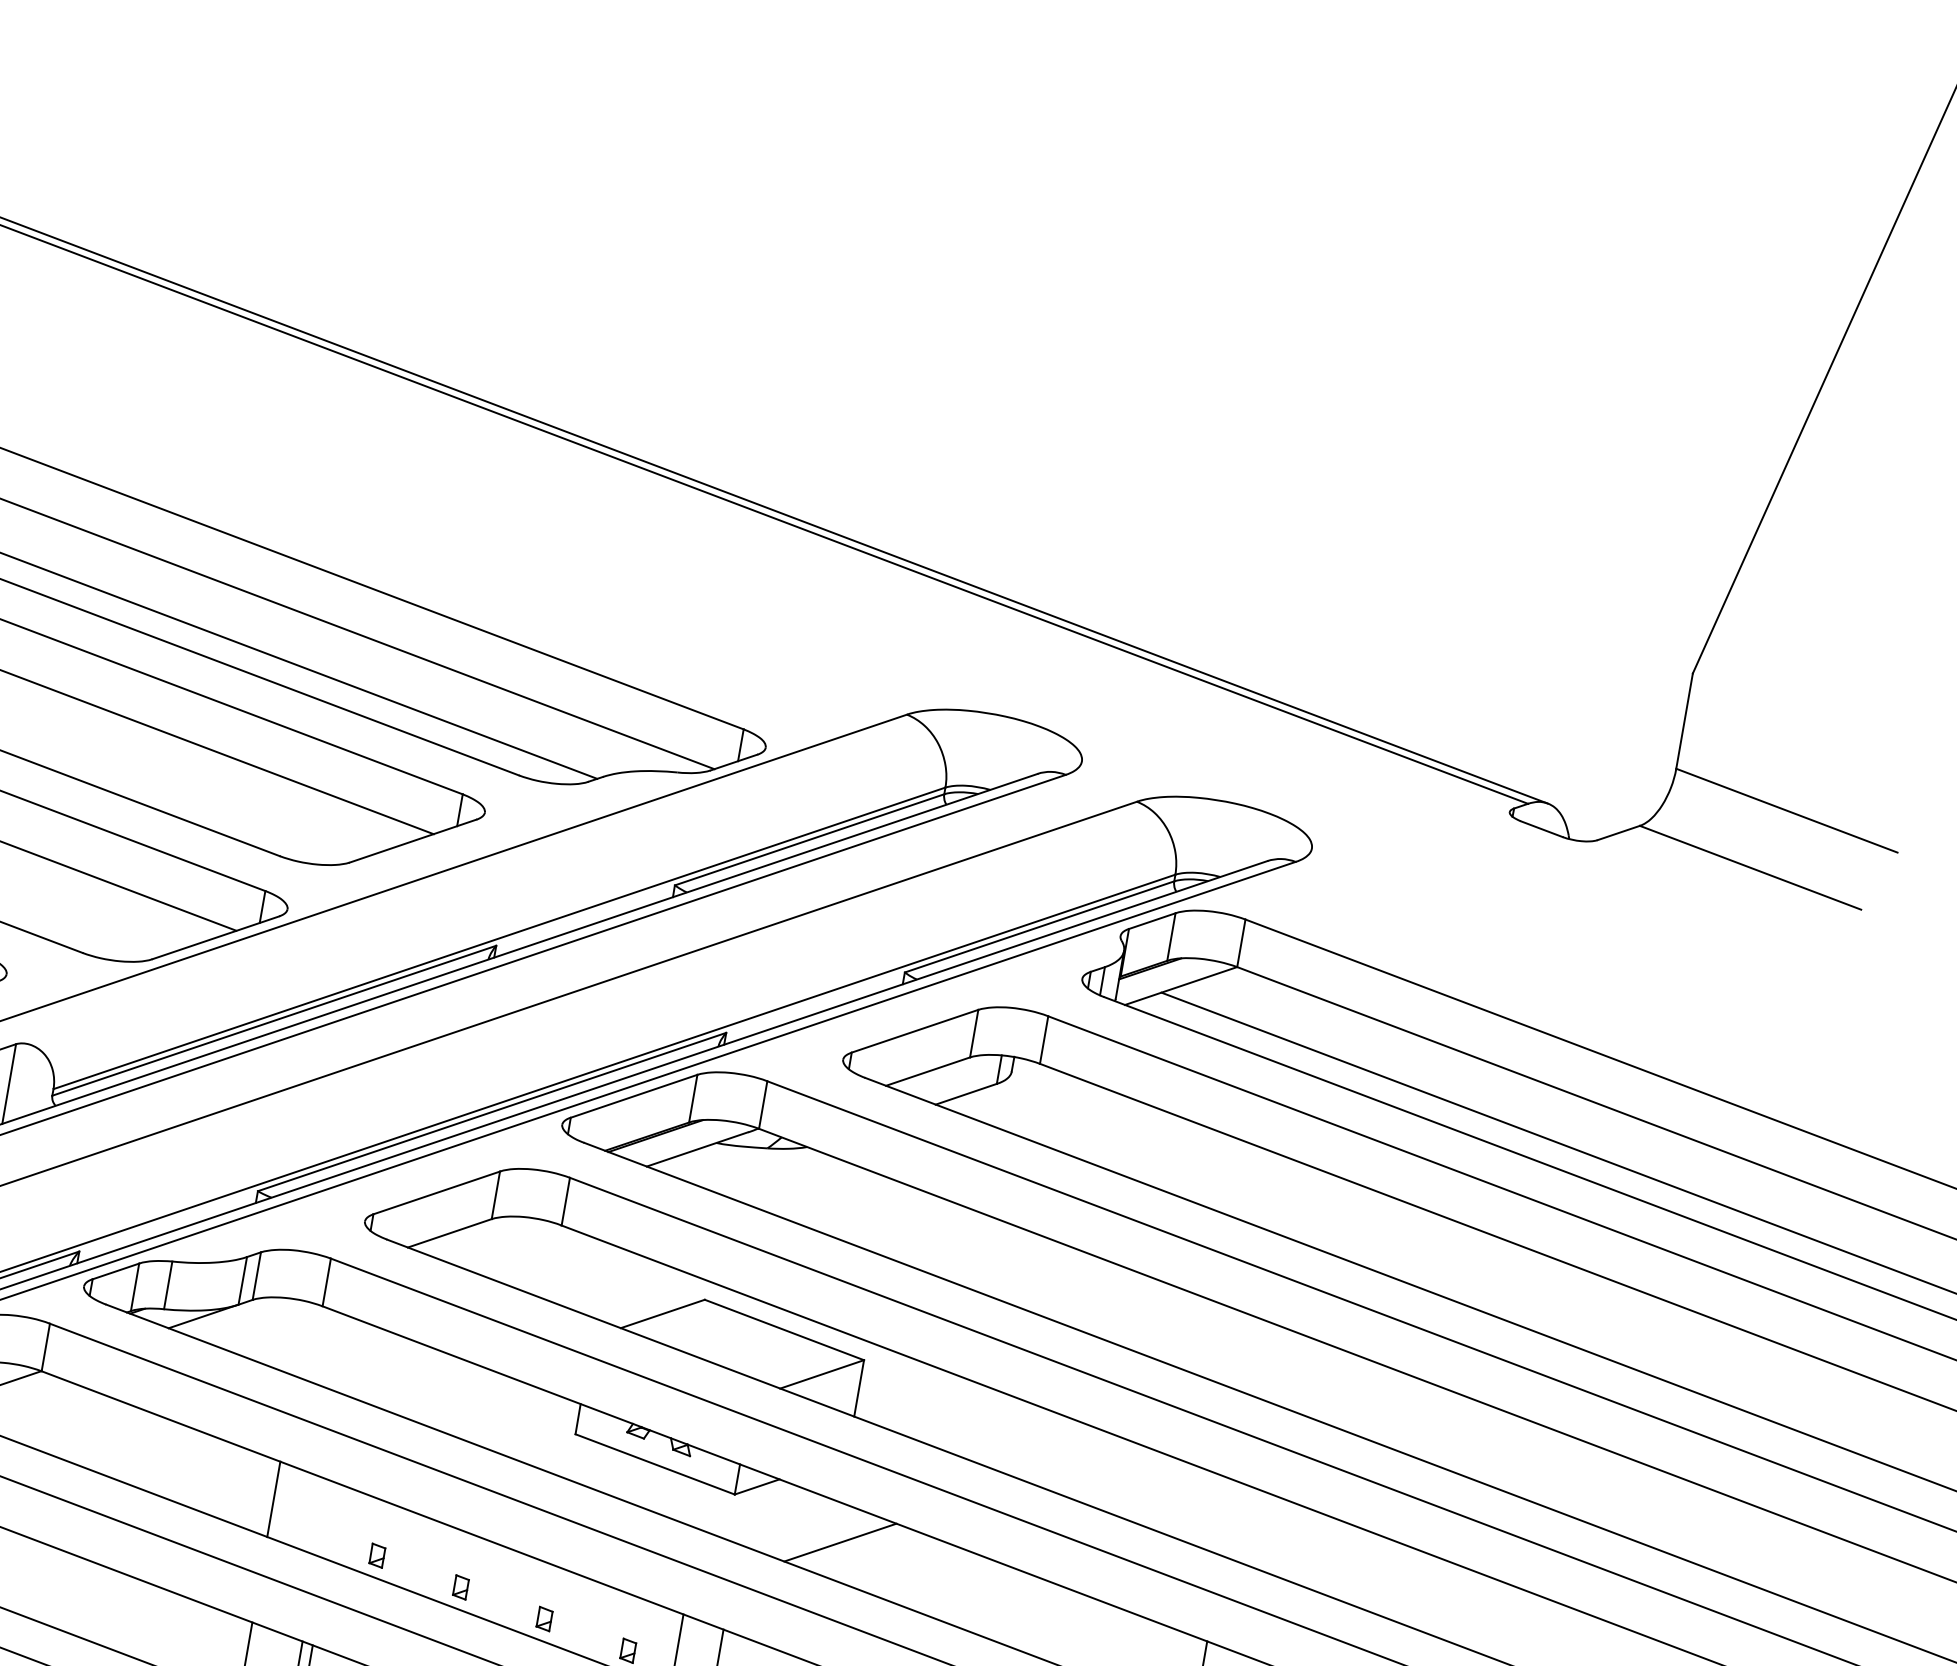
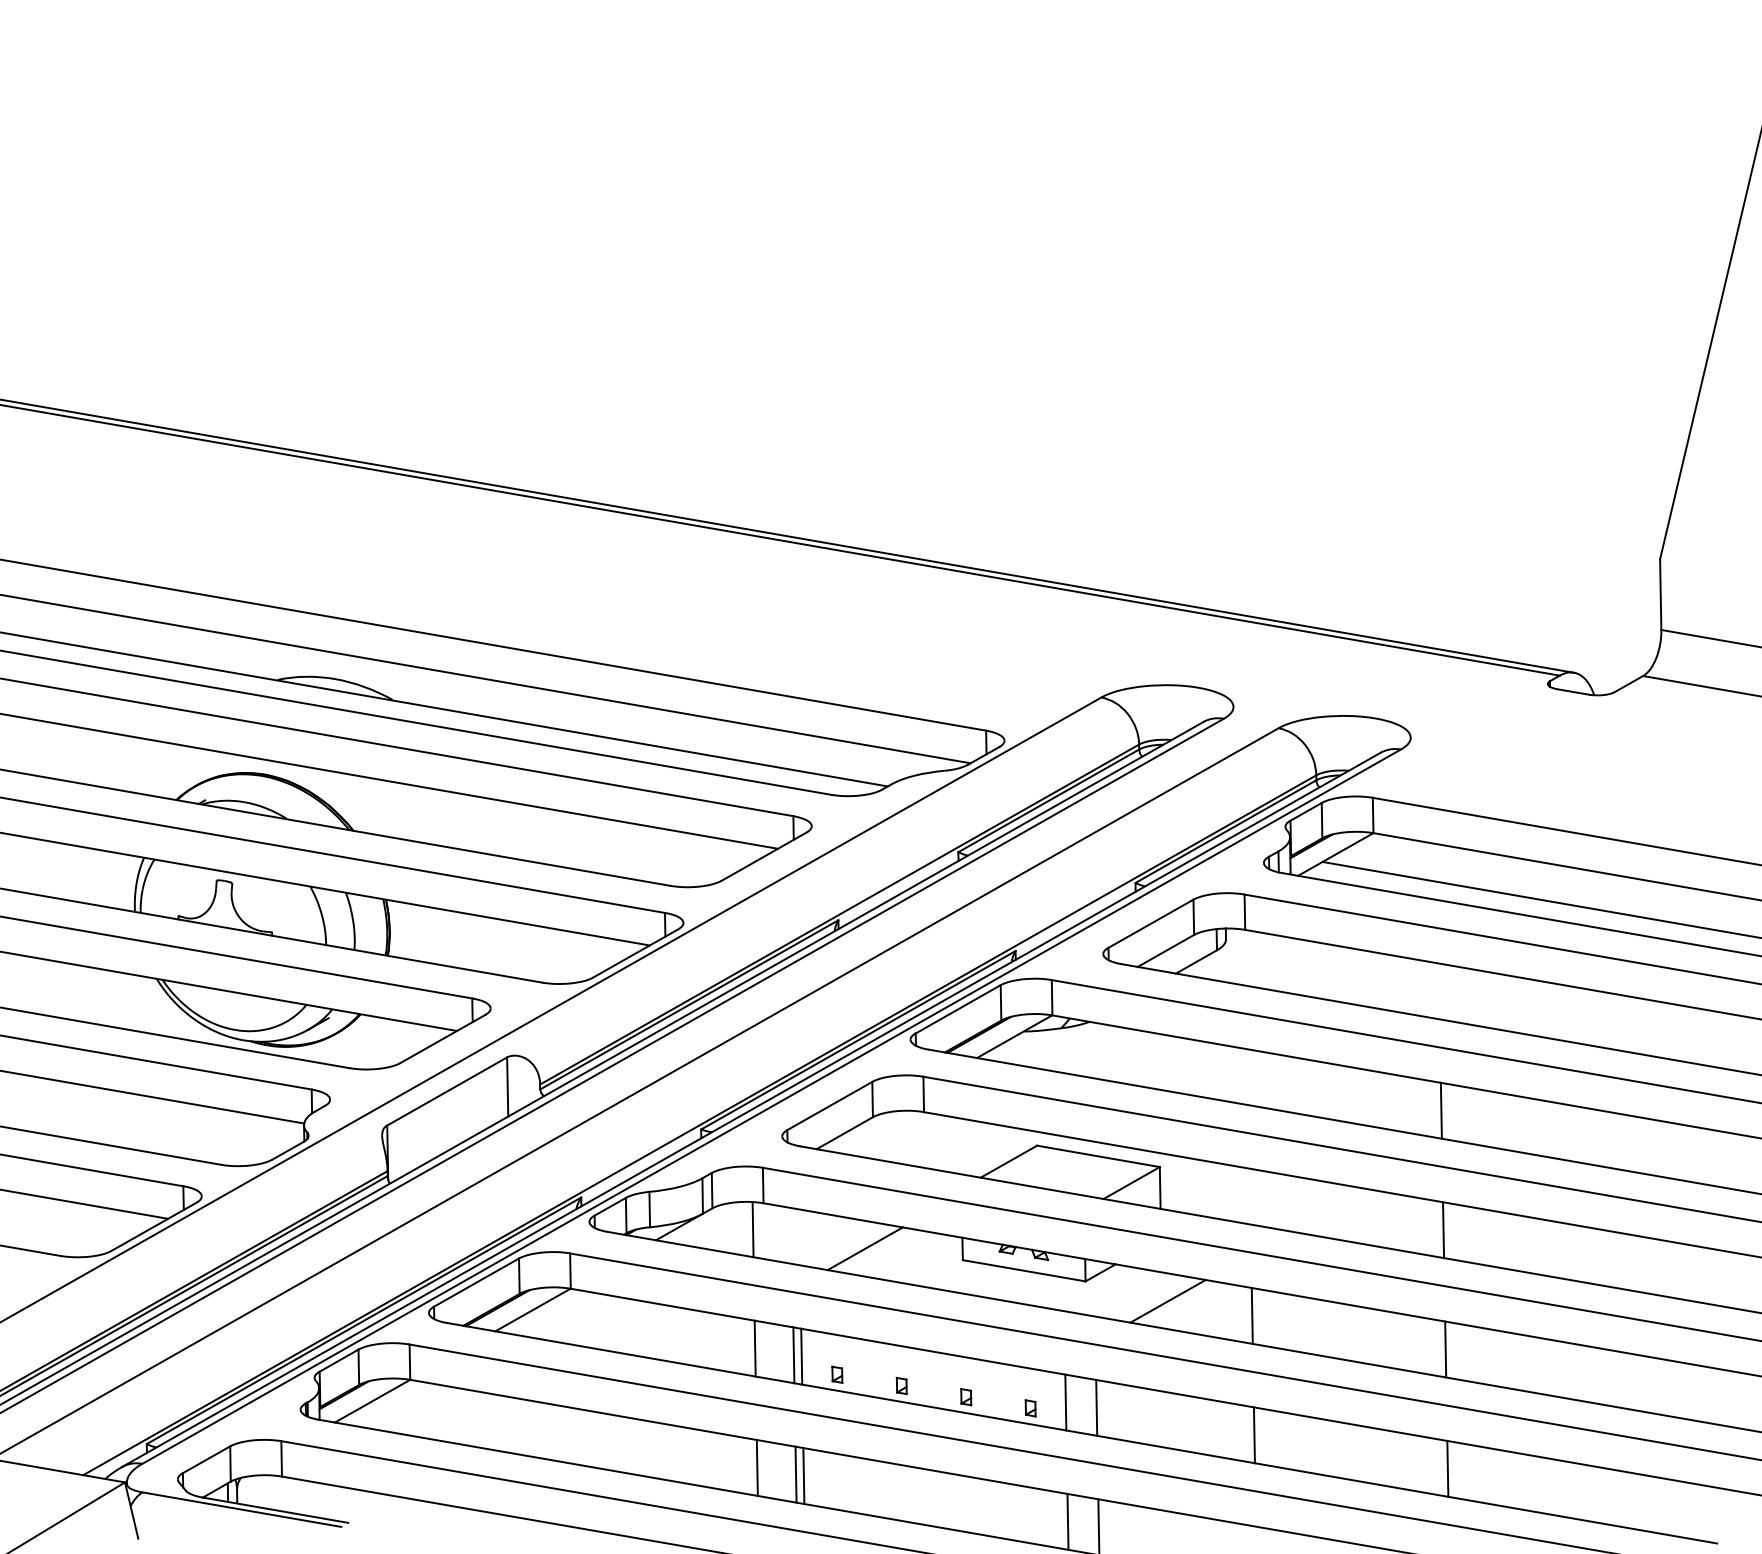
line: (300, 1340) -> (752, 1230), added
line: (1255, 1356) -> (1440, 1110), added
line: (446, 1393) -> (864, 1248), added
line: (323, 1518) -> (793, 1355), added
line: (1228, 1518) -> (1443, 1230), added
line: (333, 1521) -> (801, 1356), added
line: (948, 1583) -> (1251, 1315), added

